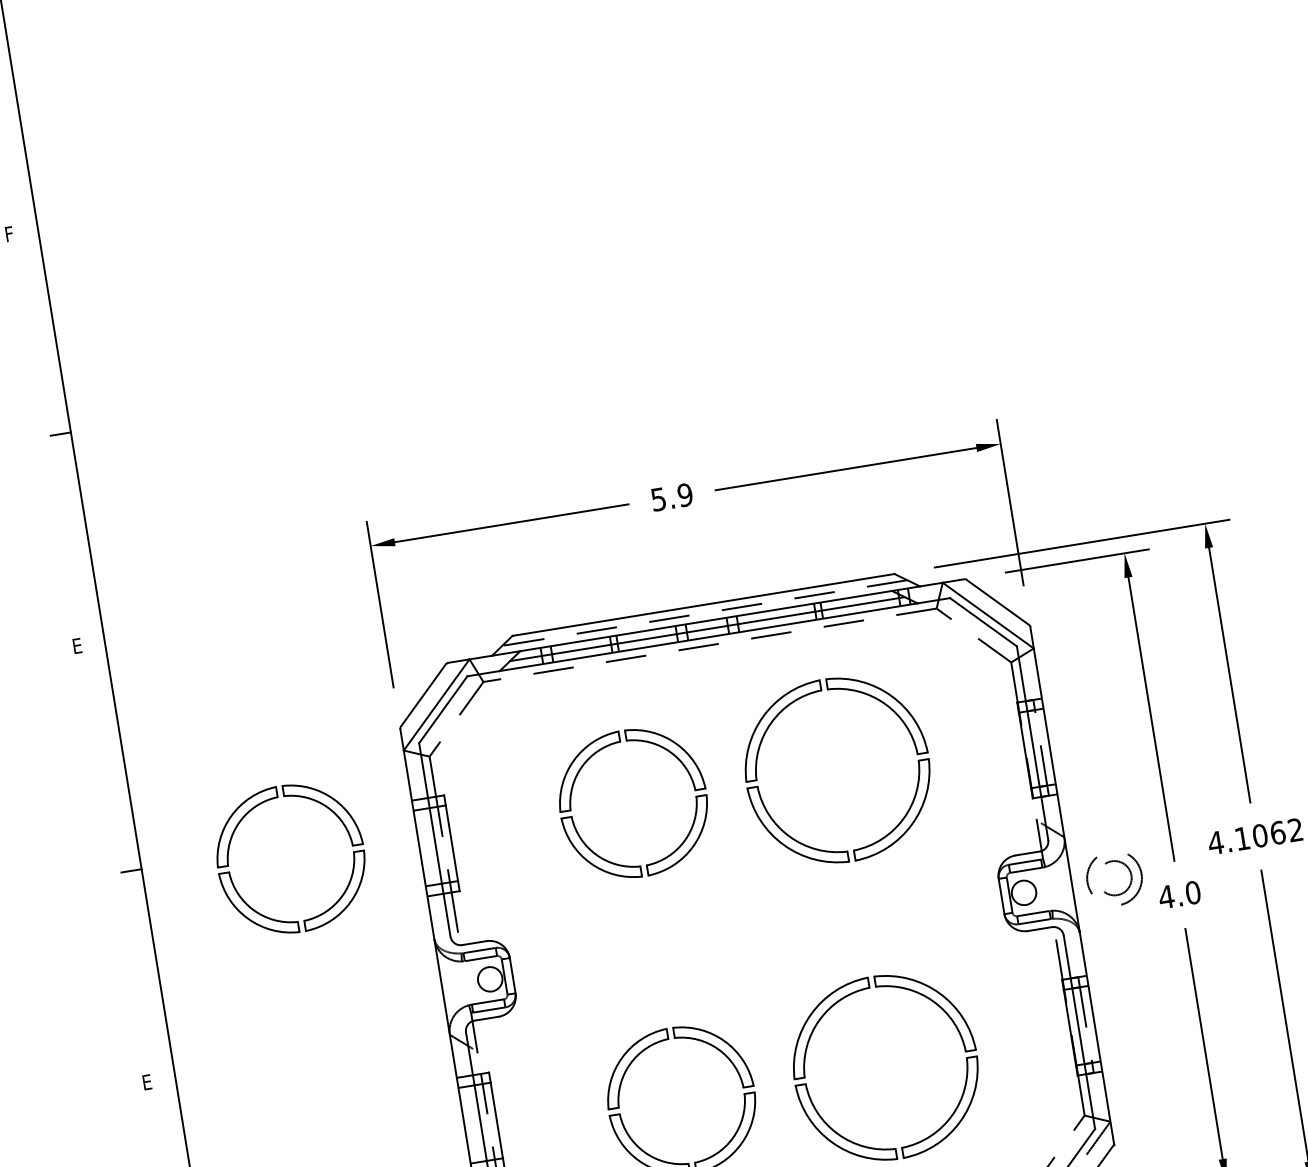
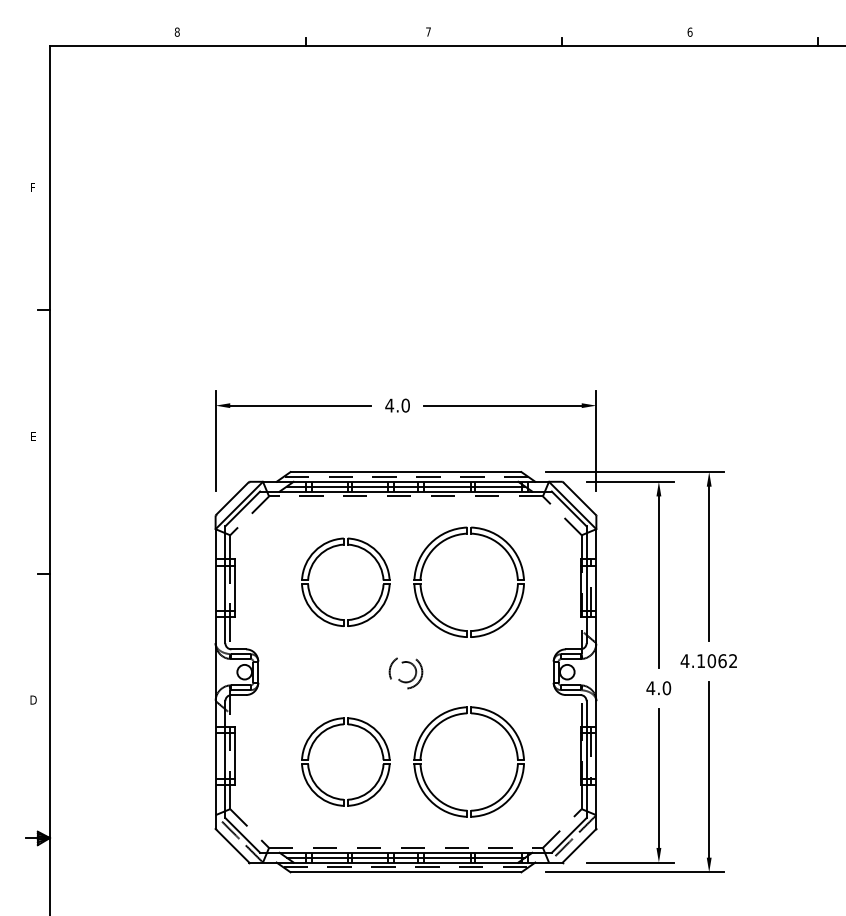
text: (671, 497) -> (397, 405), 5.9 -> 4.0
part: (250, 813) -> (119, 551), removed
part: (1110, 892) -> (402, 680), moved
text: (148, 1081) -> (33, 699), E -> D

